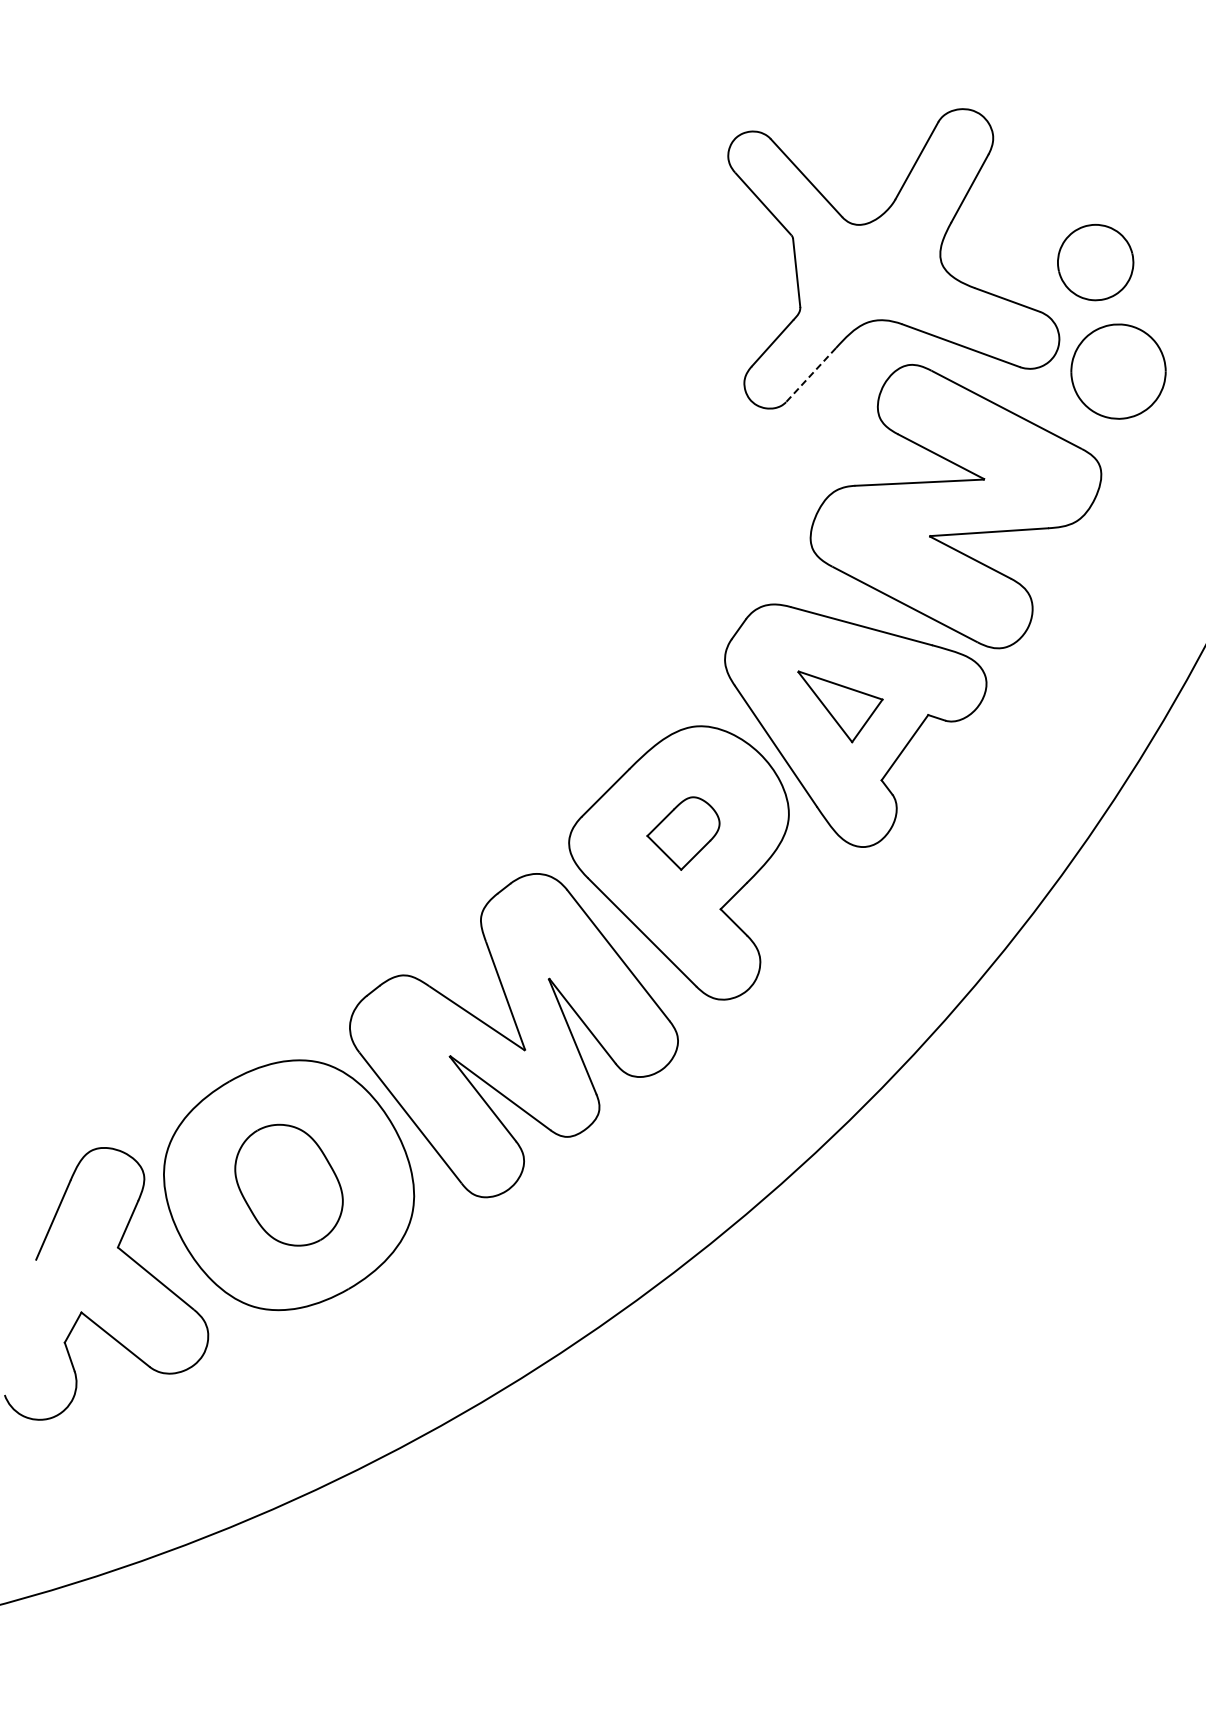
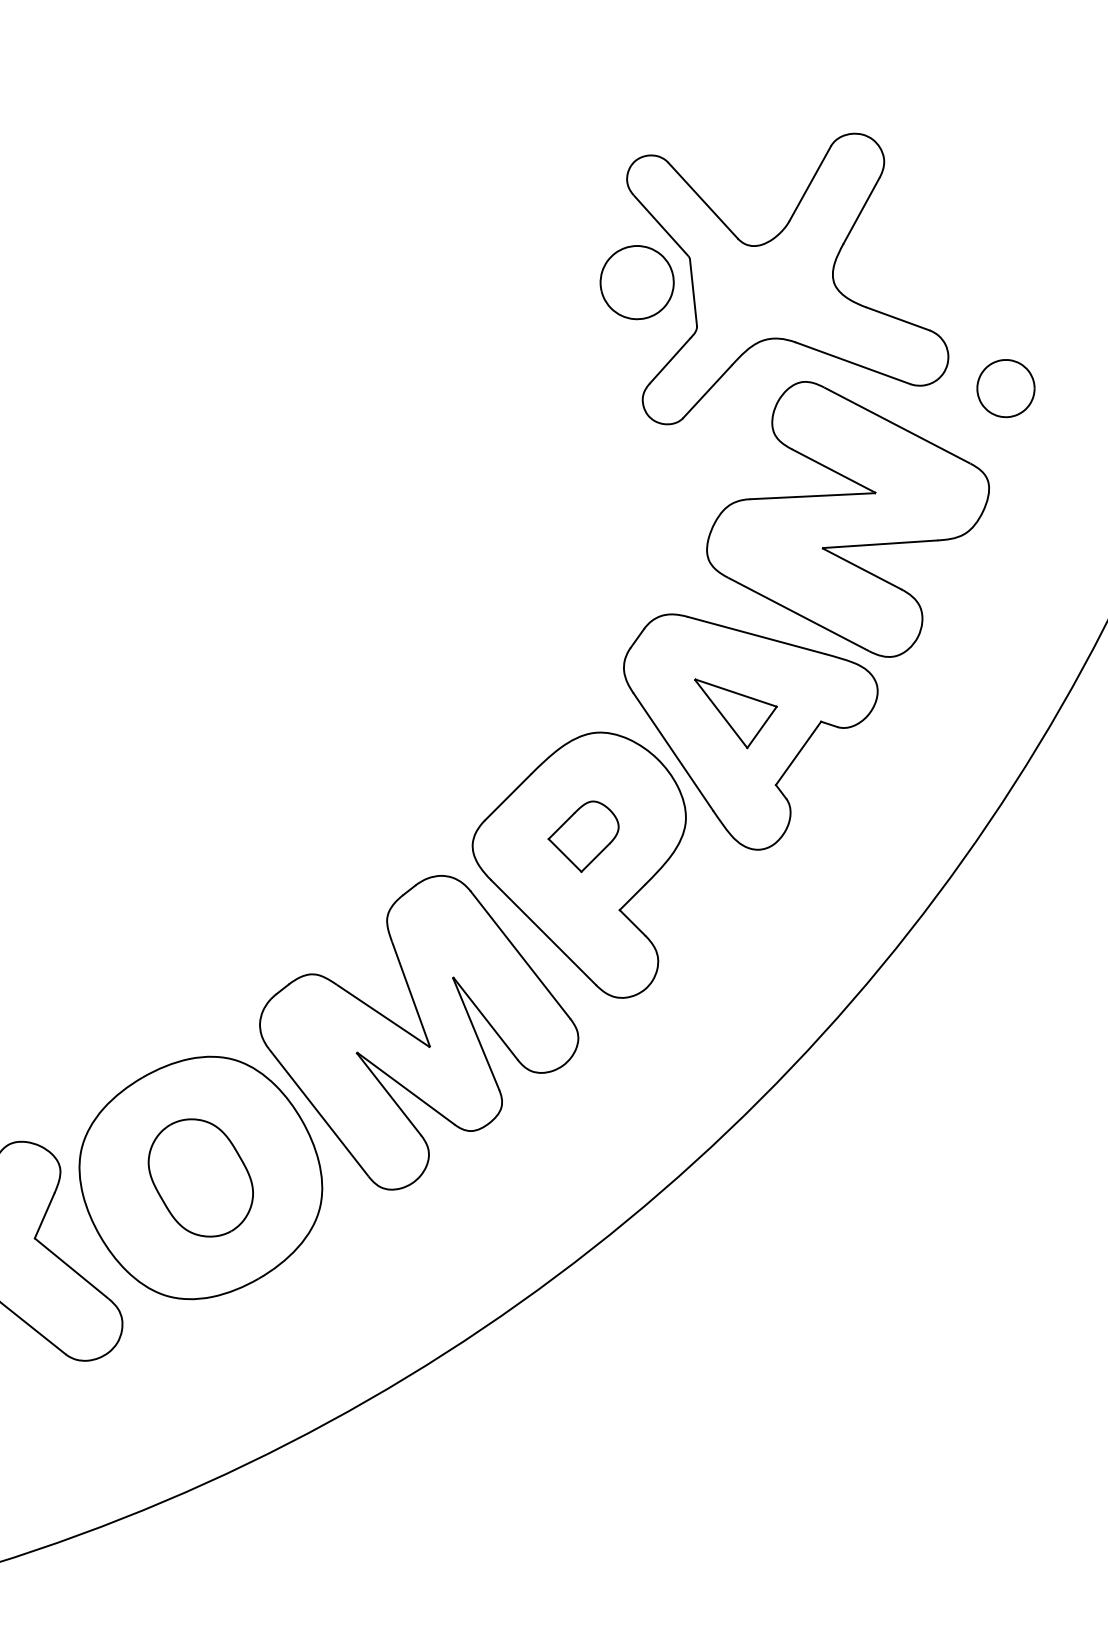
part: (1095, 262) -> (637, 282), moved
part: (1118, 371) -> (1005, 388), size x0.62
line: (811, 375) -> (707, 392), dashed -> solid

